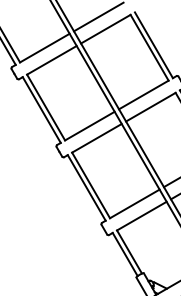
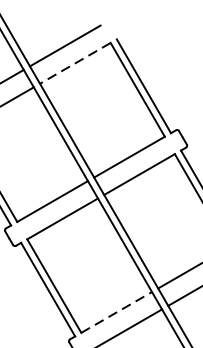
line: (105, 29) -> (74, 63), solid -> dashed
line: (134, 203) -> (116, 311), solid -> dashed

